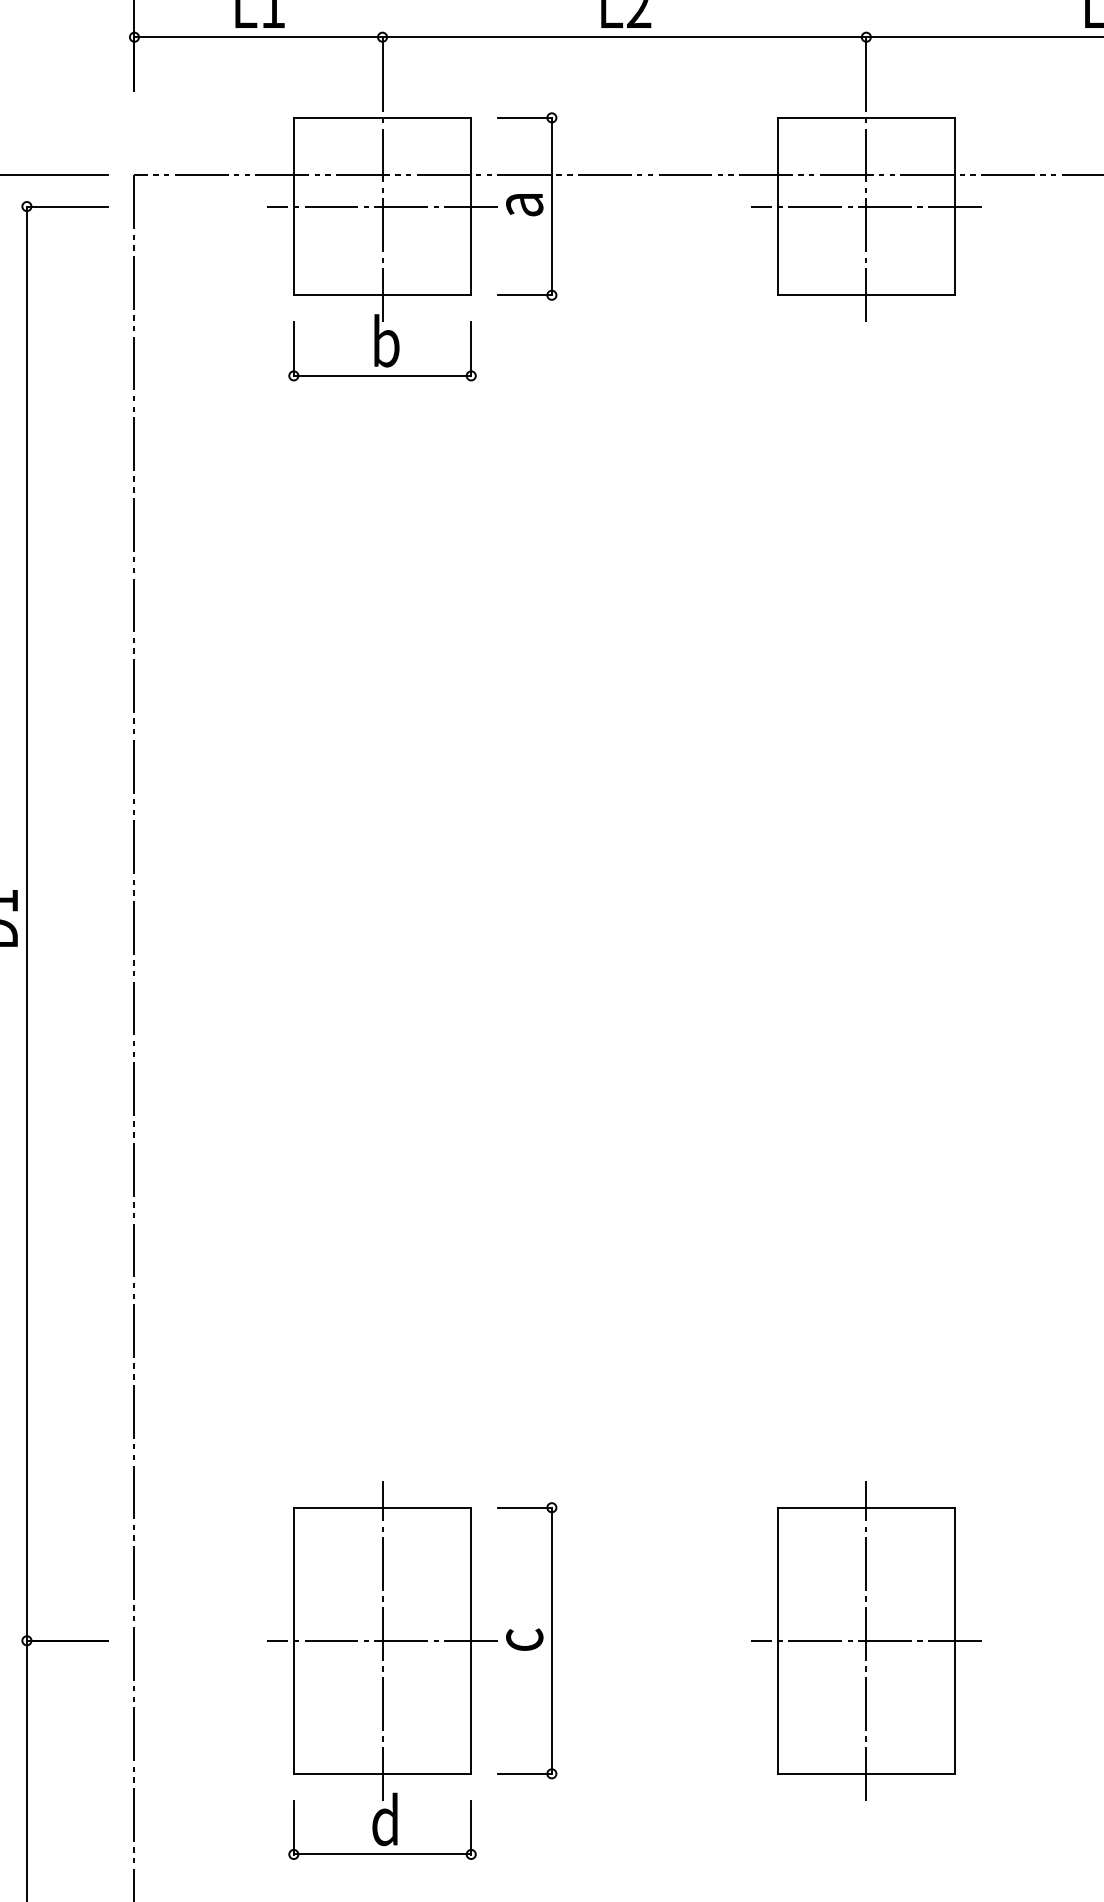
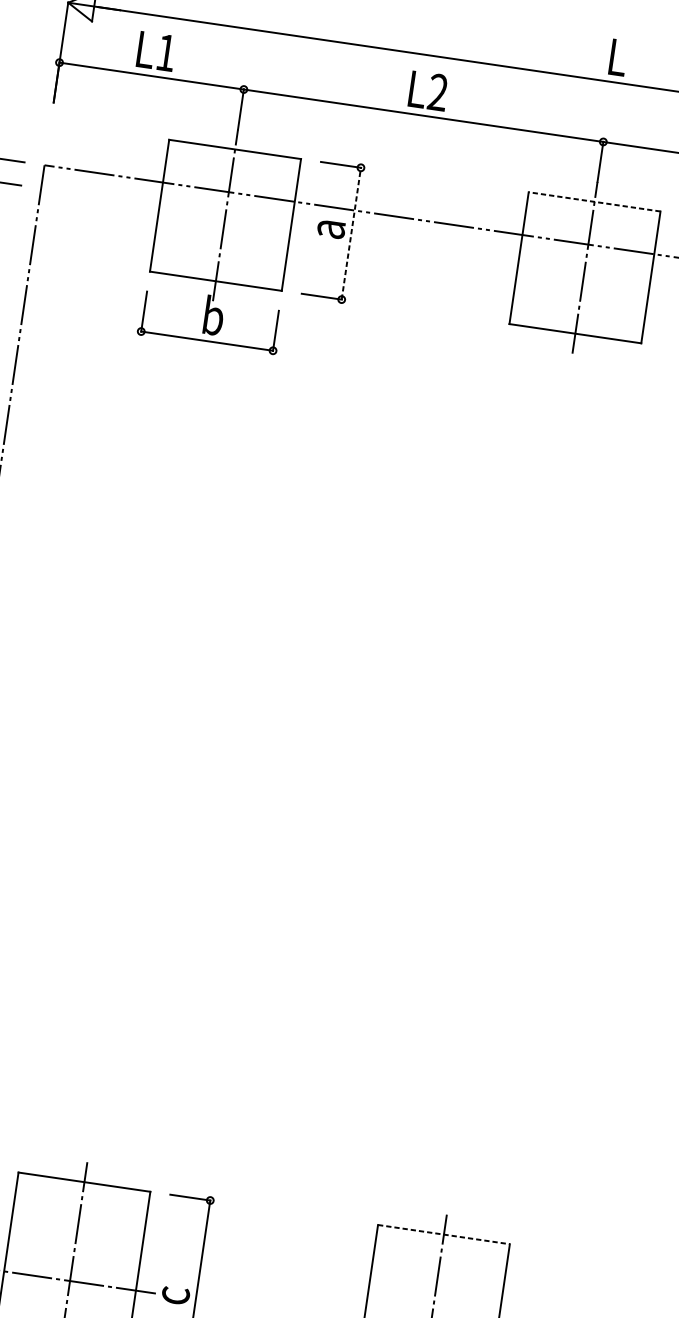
line: (866, 117) -> (594, 201), solid -> dashed
line: (382, 206) -> (225, 215), removed
line: (551, 206) -> (351, 233), solid -> dashed
line: (865, 206) -> (584, 267), removed
line: (866, 1507) -> (444, 1234), solid -> dashed

